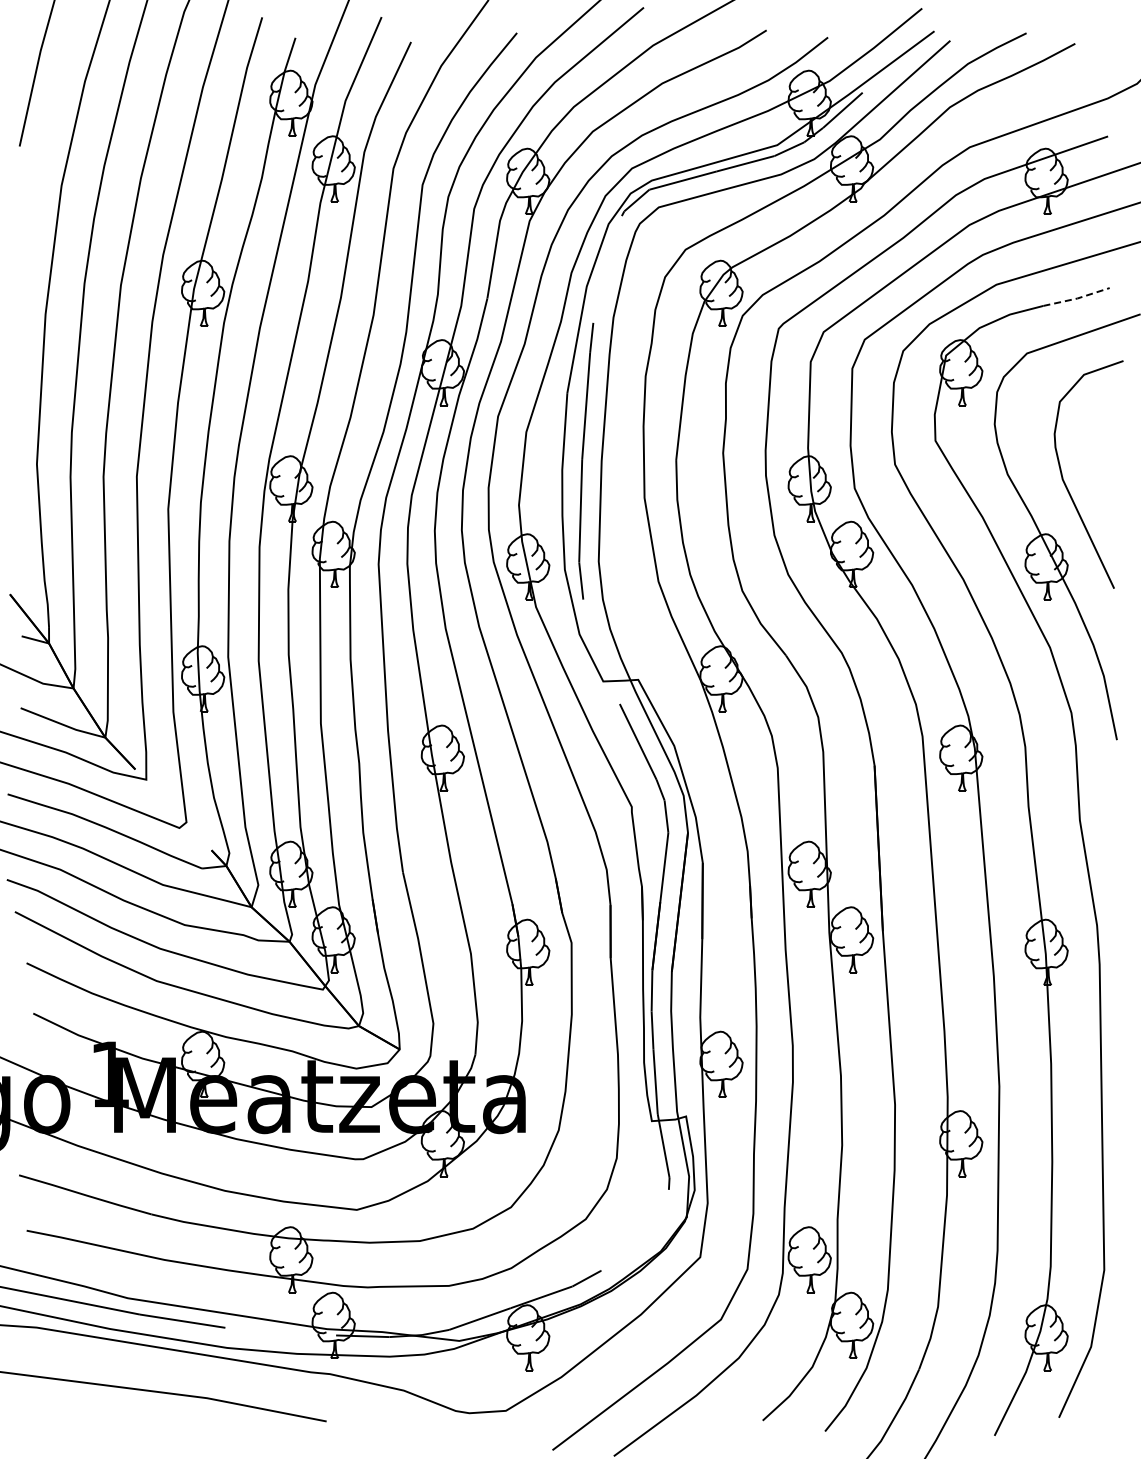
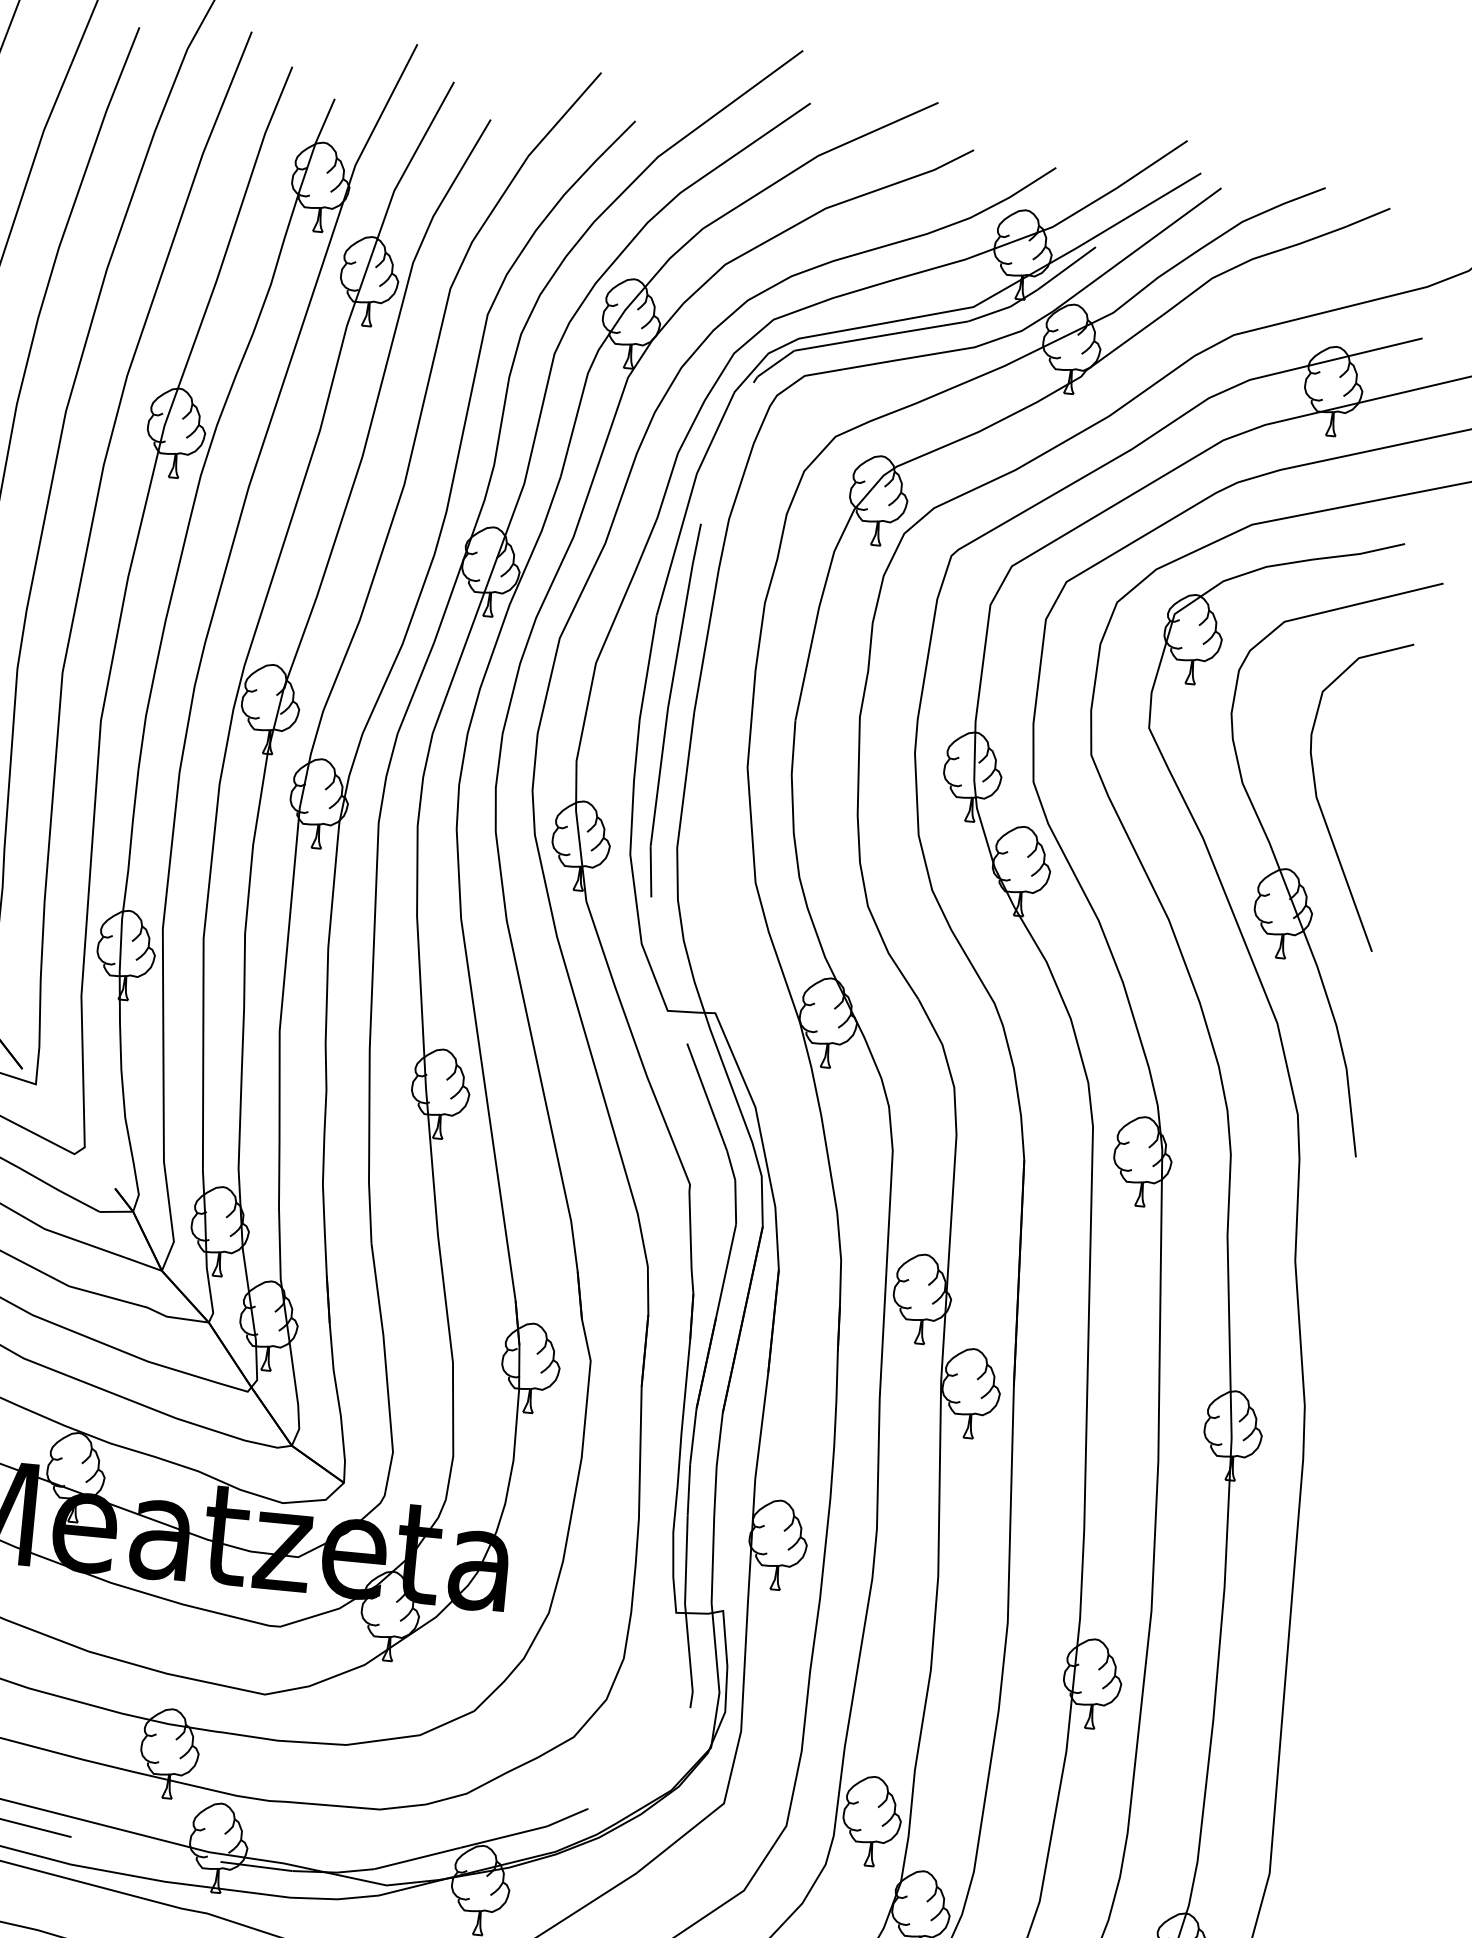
line: (1077, 298) -> (1360, 553), dashed -> solid

